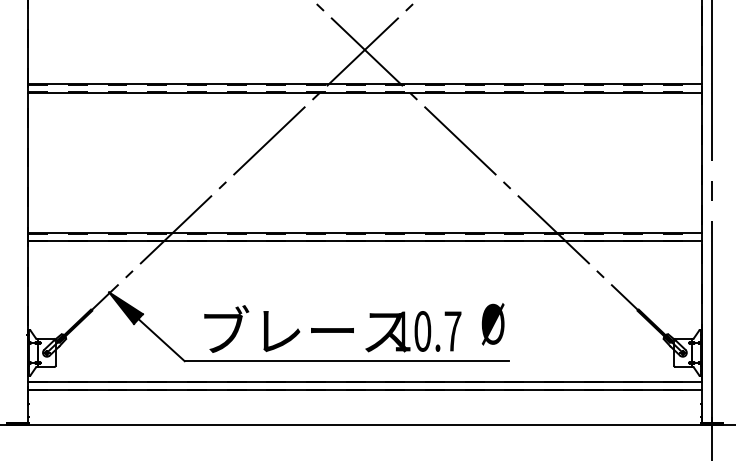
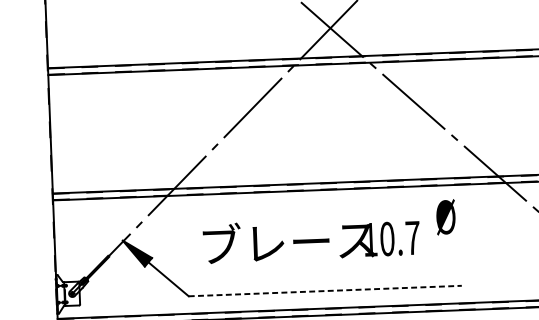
text: (492, 324) -> (445, 217), moved
text: (332, 328) -> (311, 239), moved
line: (347, 361) -> (325, 291), solid -> dashed

